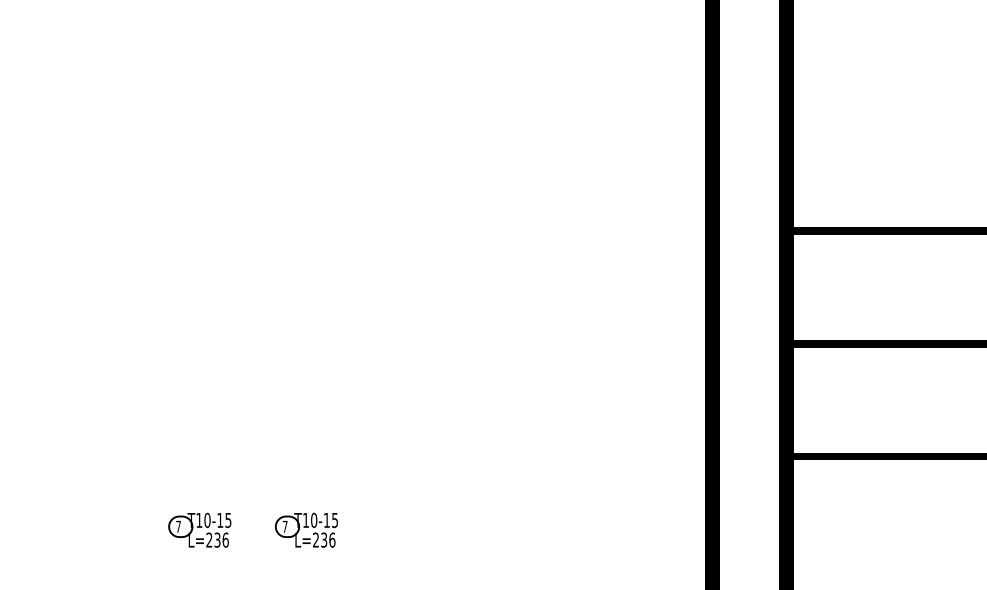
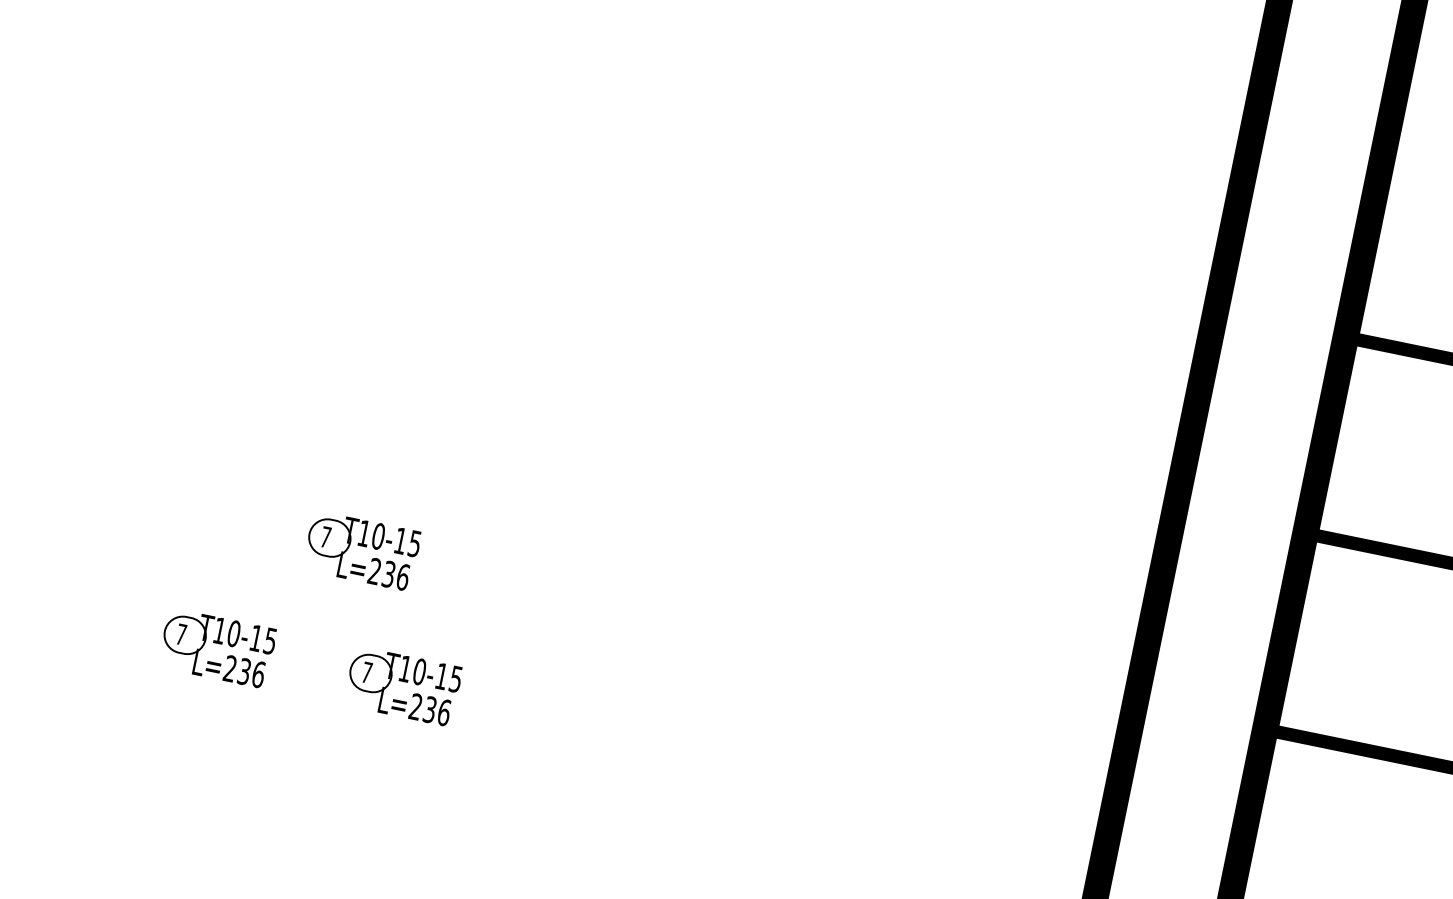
part: (268, 459) -> (361, 549), added

